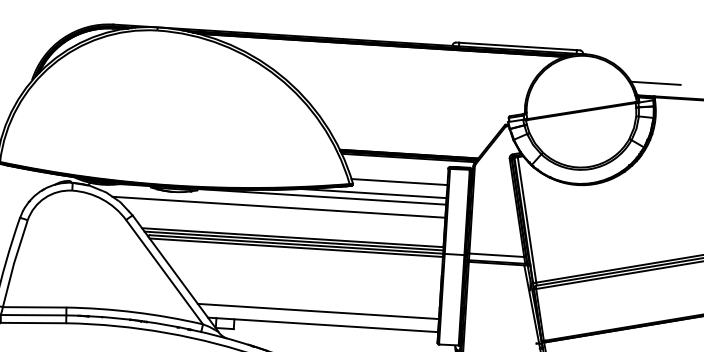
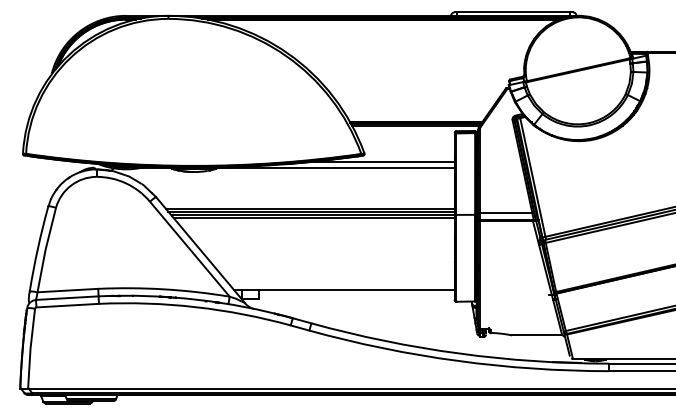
line: (655, 83) -> (647, 39), removed
line: (399, 182) -> (408, 149), removed
line: (278, 207) -> (294, 180), removed
line: (317, 311) -> (338, 277), removed

